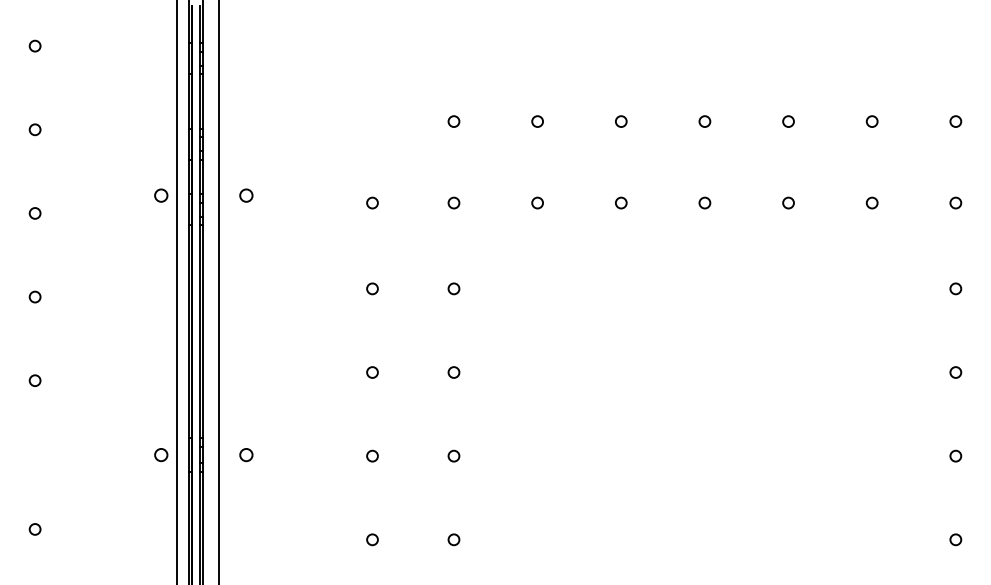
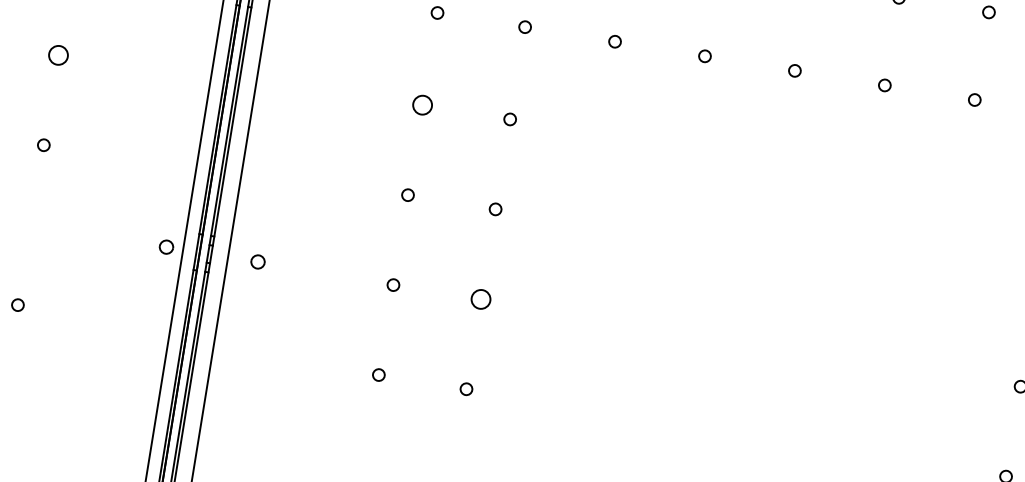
circle: (372, 288) -> (422, 104), size x1.6
circle: (34, 296) -> (57, 54), size x1.6
circle: (453, 455) -> (480, 298), size x1.6

